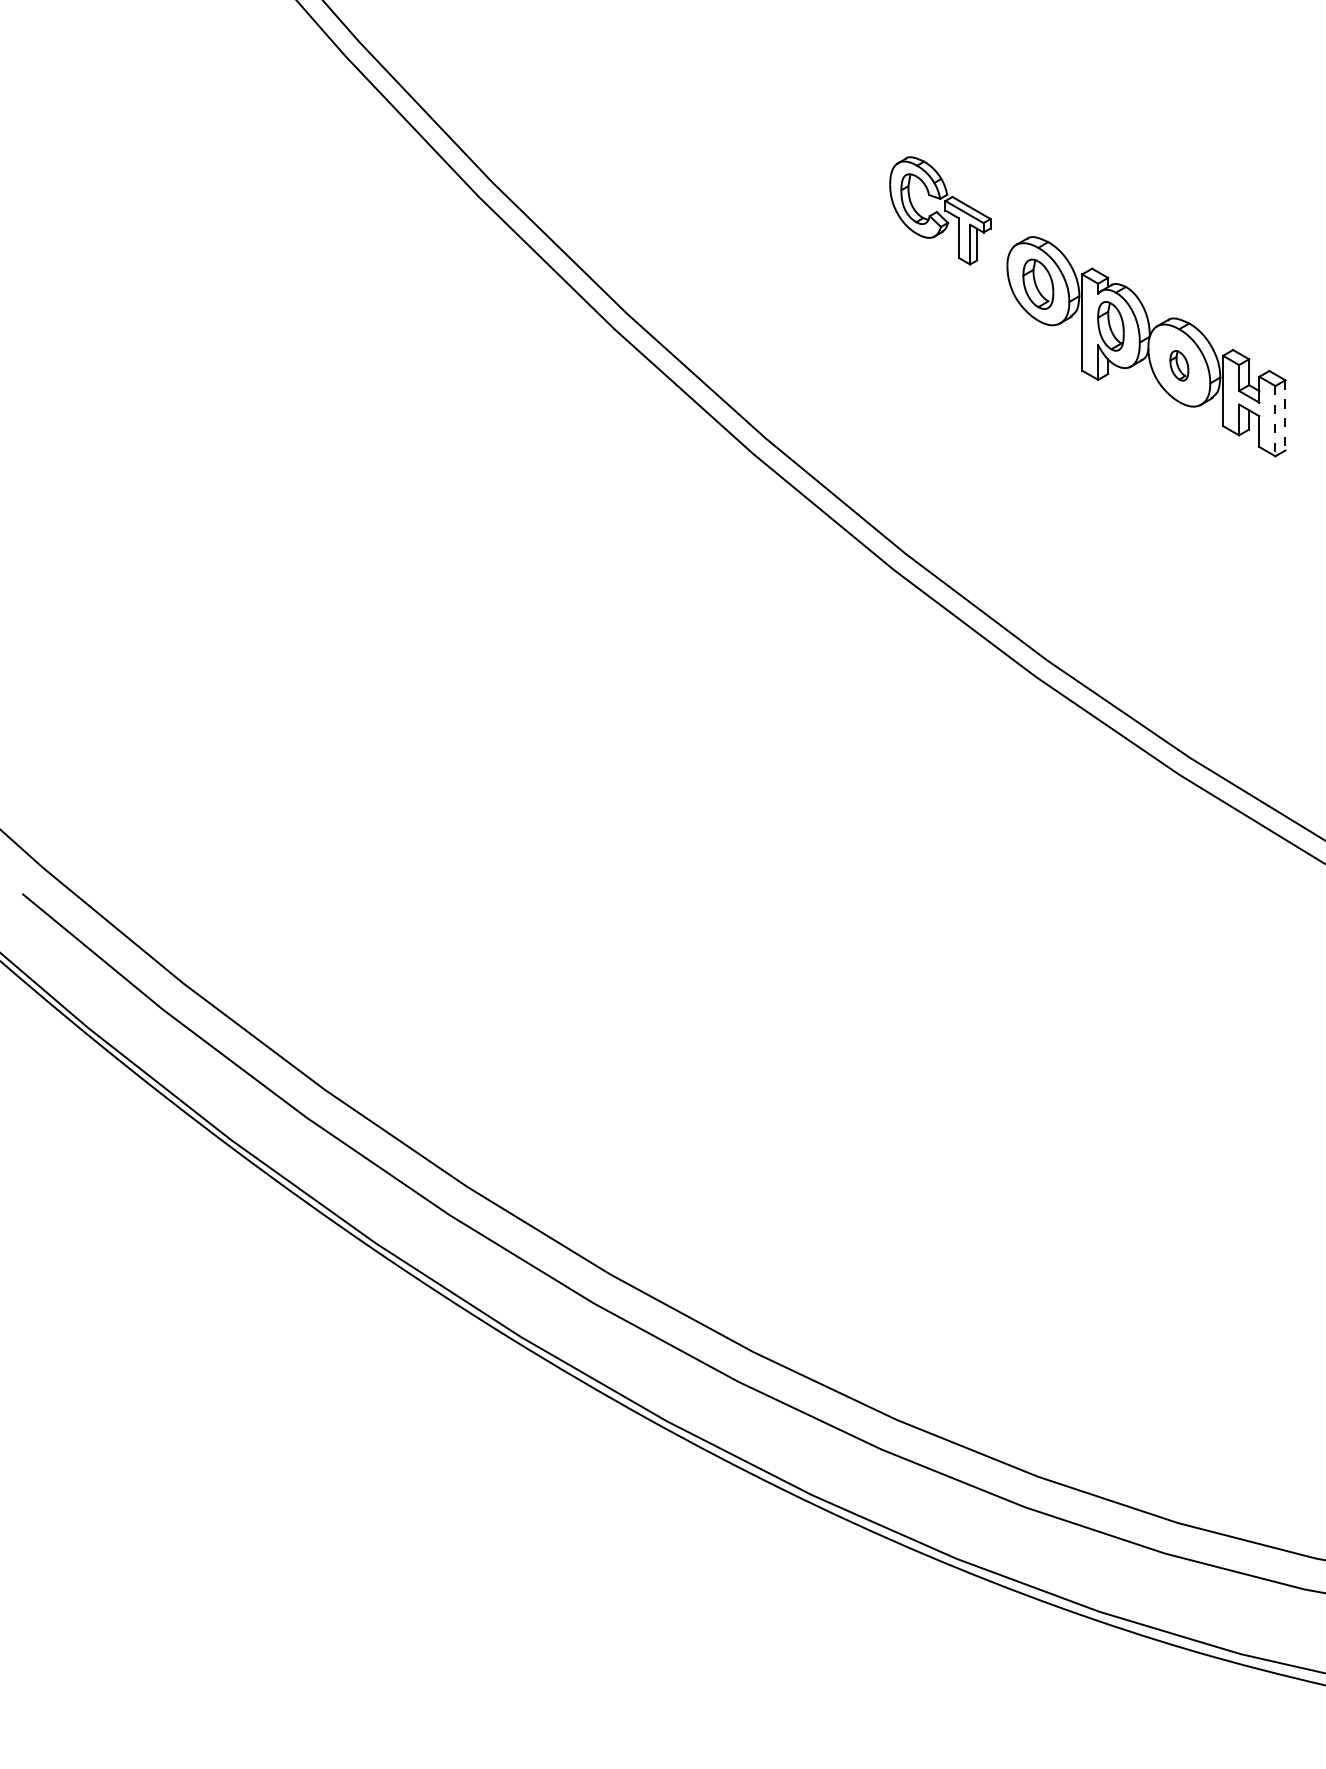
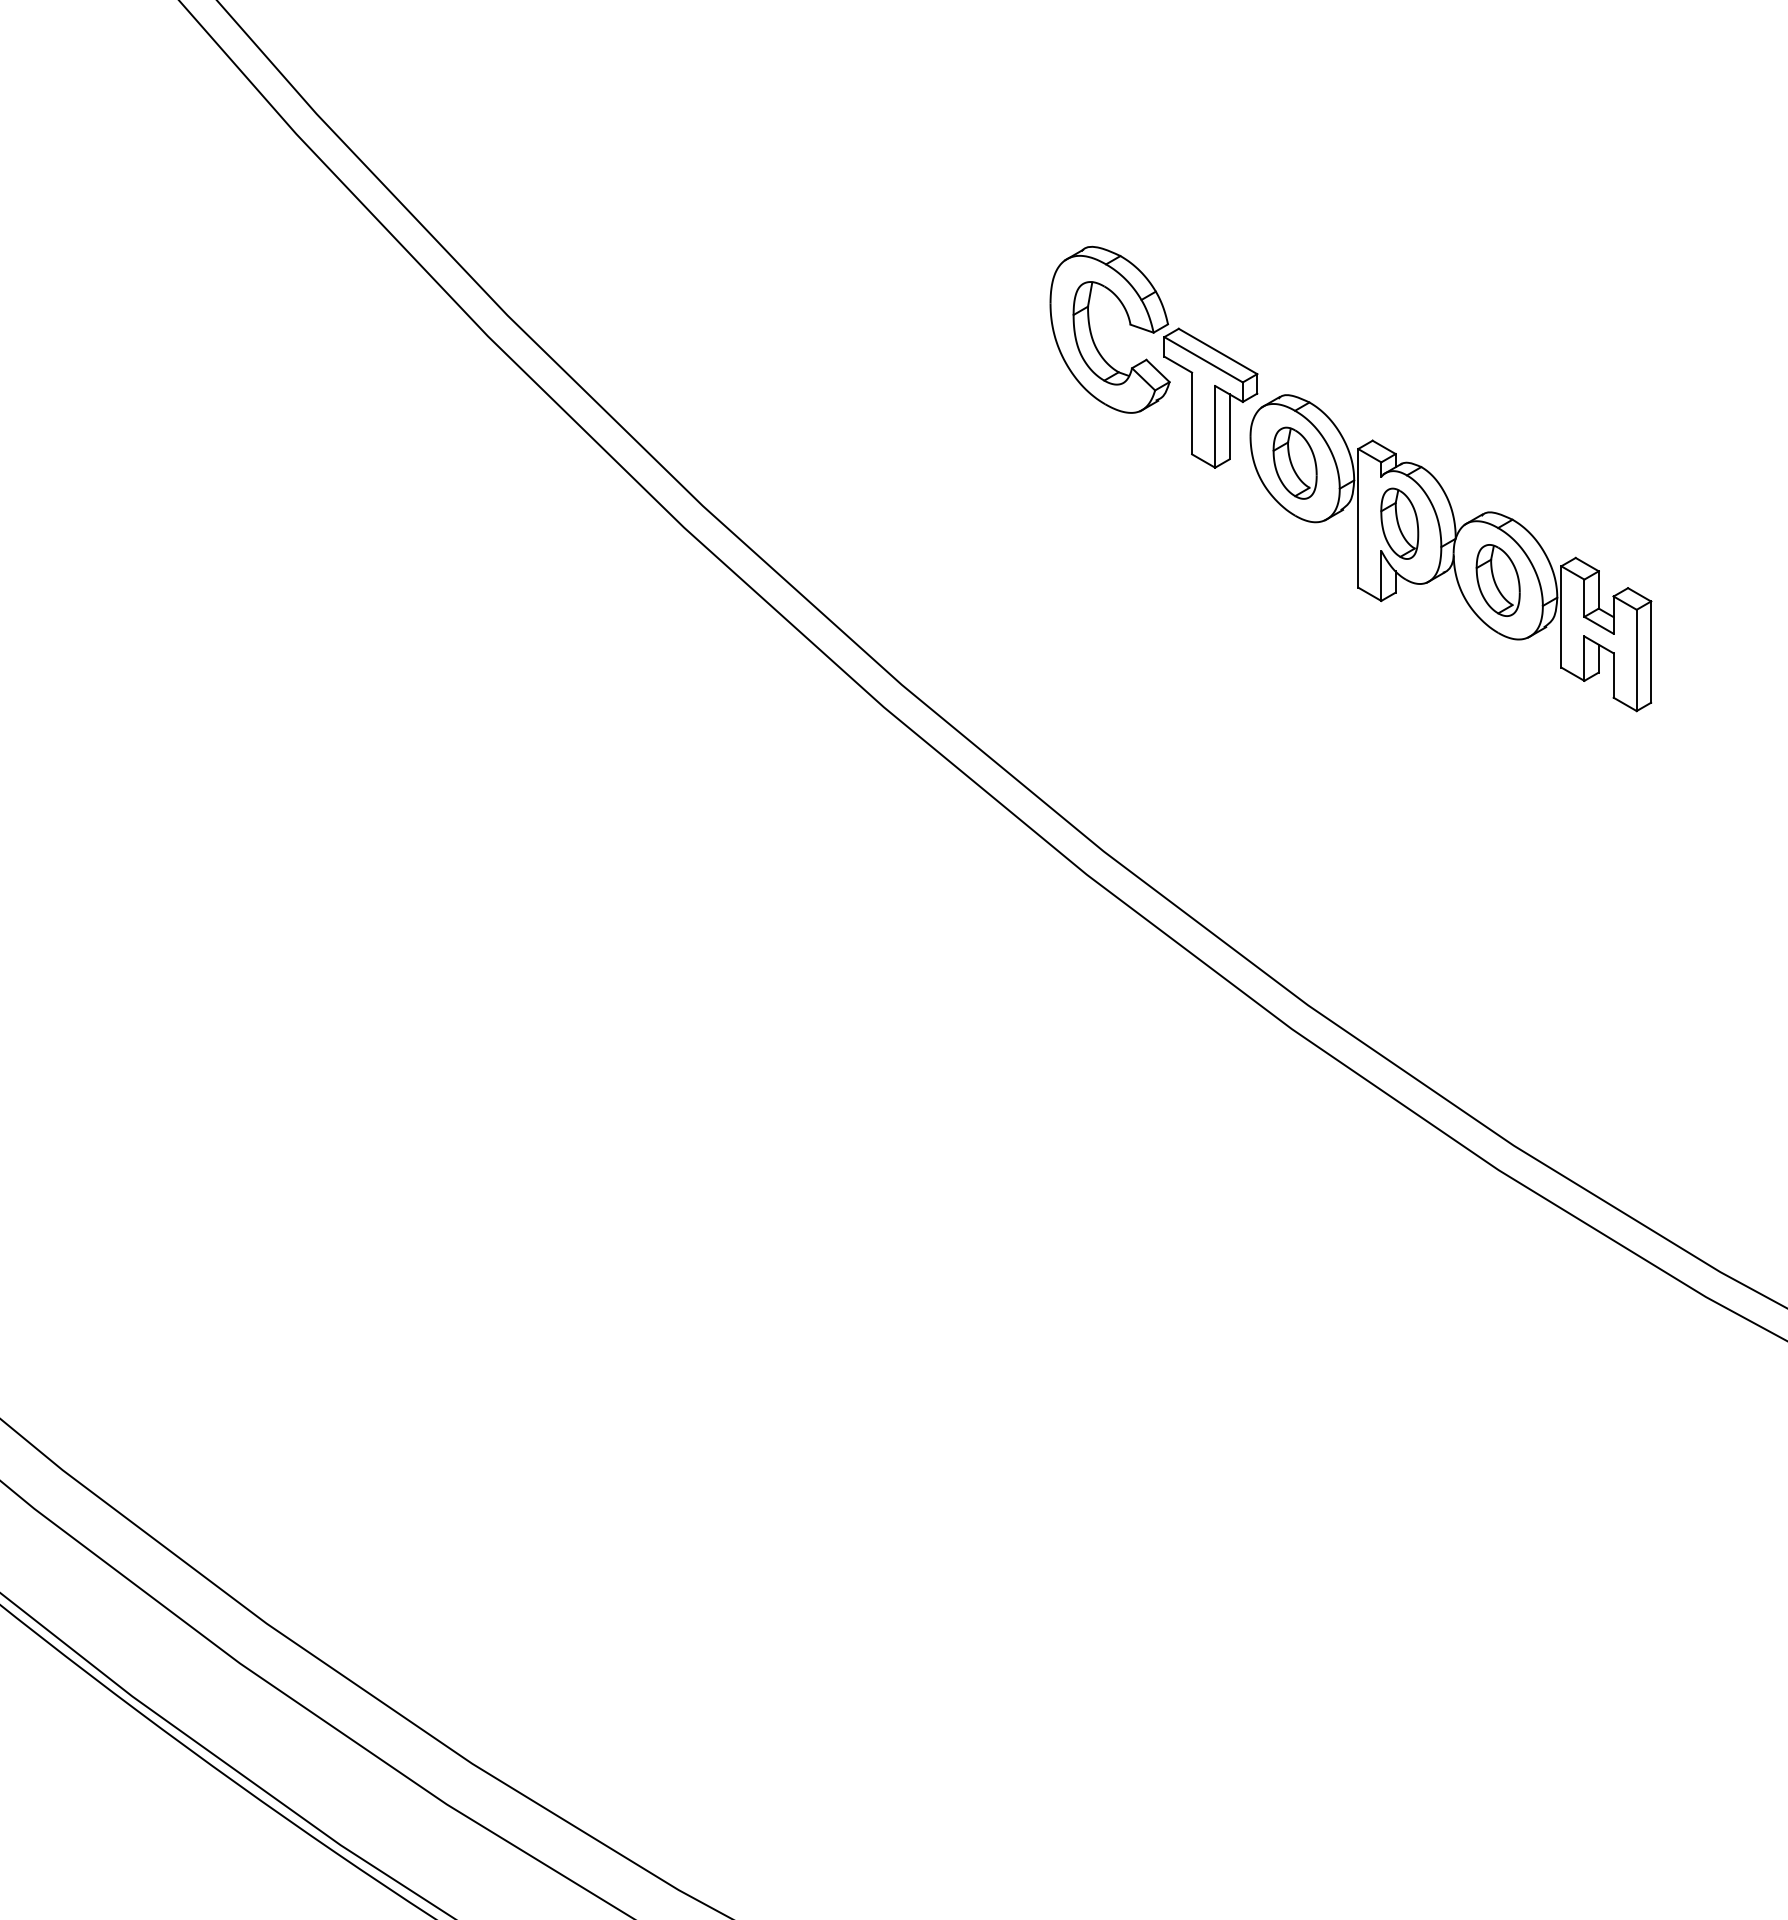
part: (940, 210) -> (1154, 356), size x1.43
part: (1179, 365) -> (1498, 580), size x1.67
line: (1285, 415) -> (1651, 652), dashed -> solid
line: (1275, 421) -> (1636, 660), dashed -> solid

